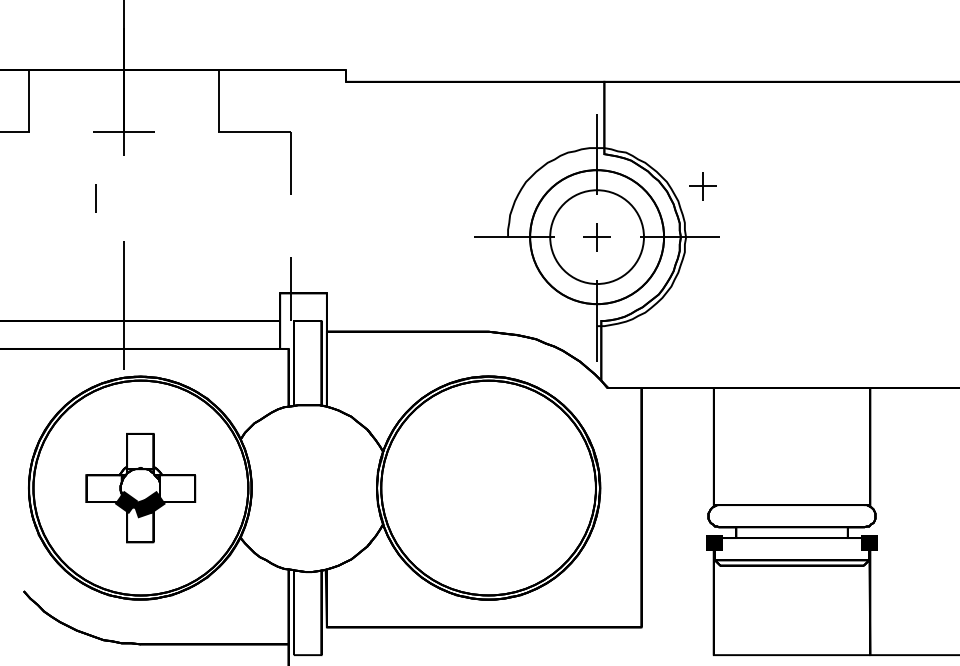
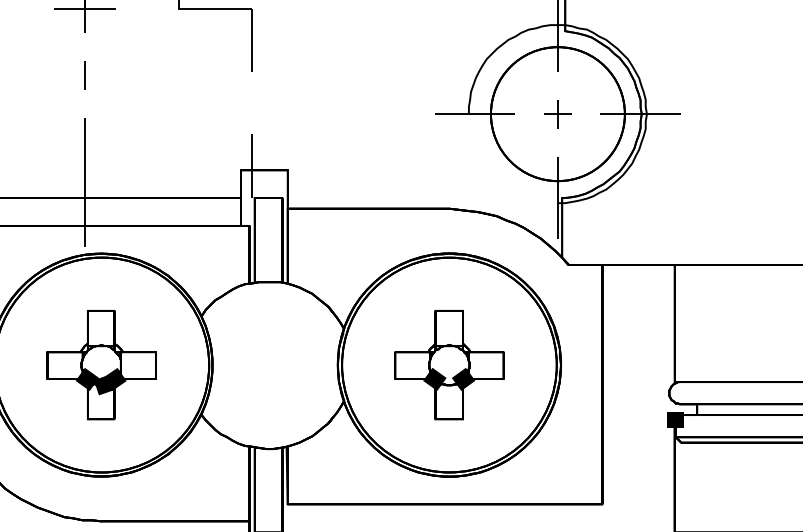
part: (702, 186) -> (663, 63), removed
line: (95, 198) -> (84, 75), moved
circle: (597, 237) -> (558, 114), size x1.43
part: (488, 488) -> (449, 365), added

